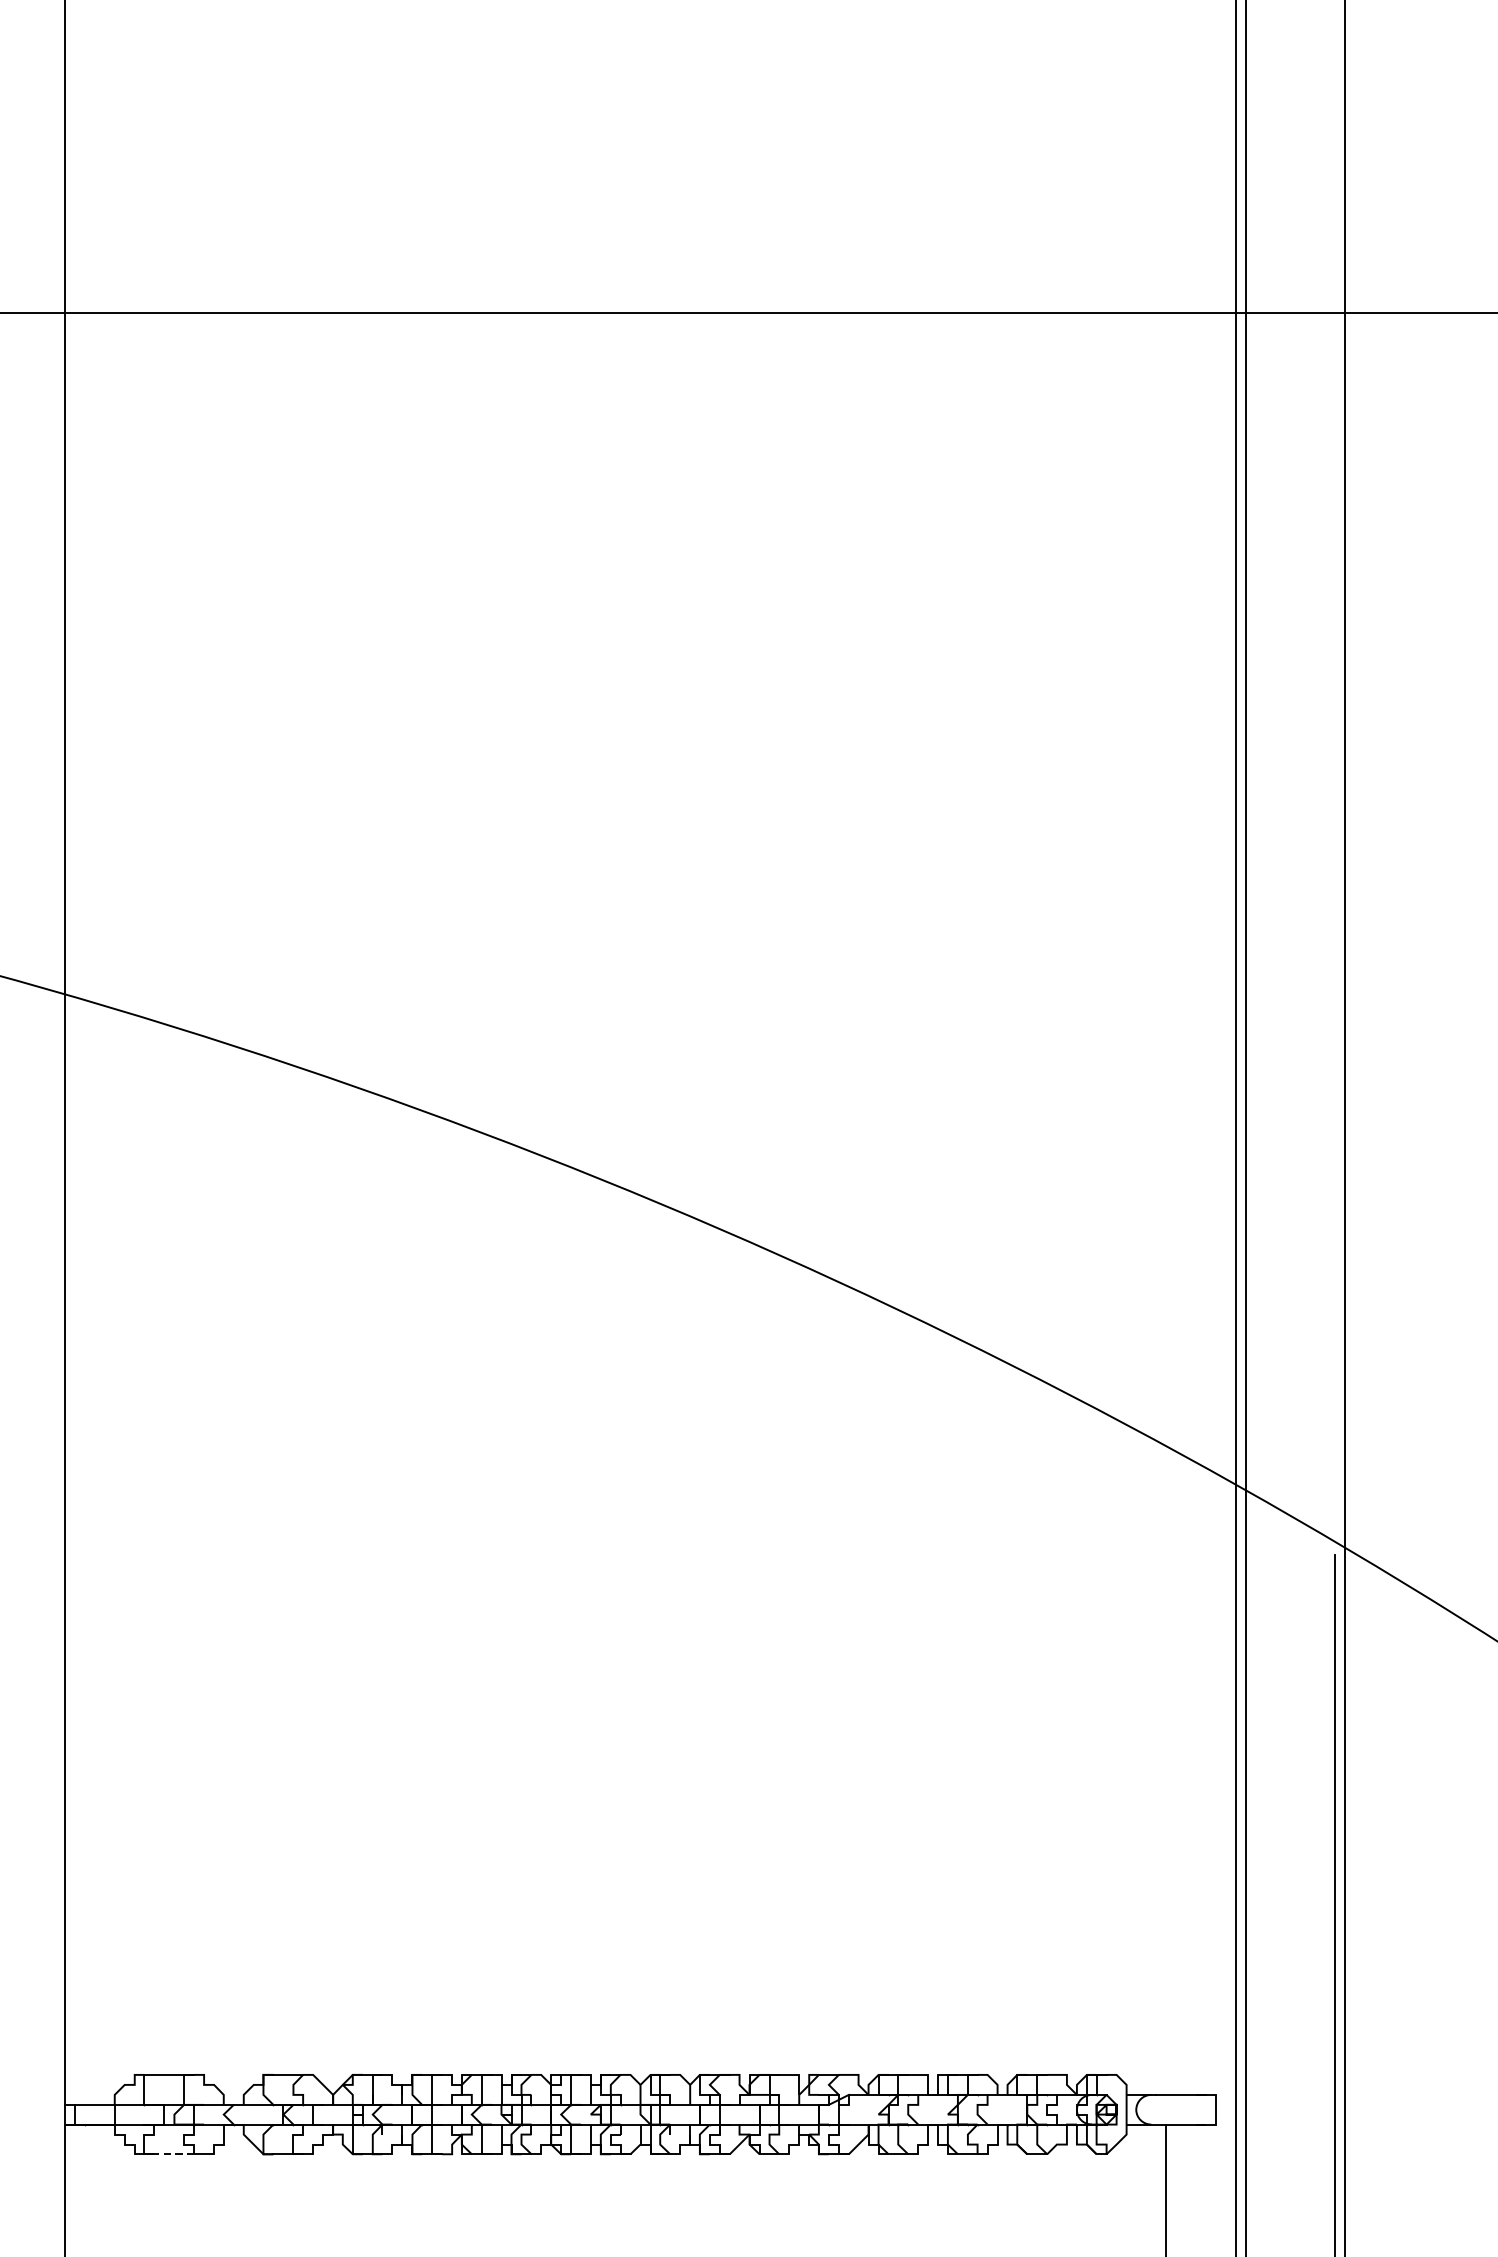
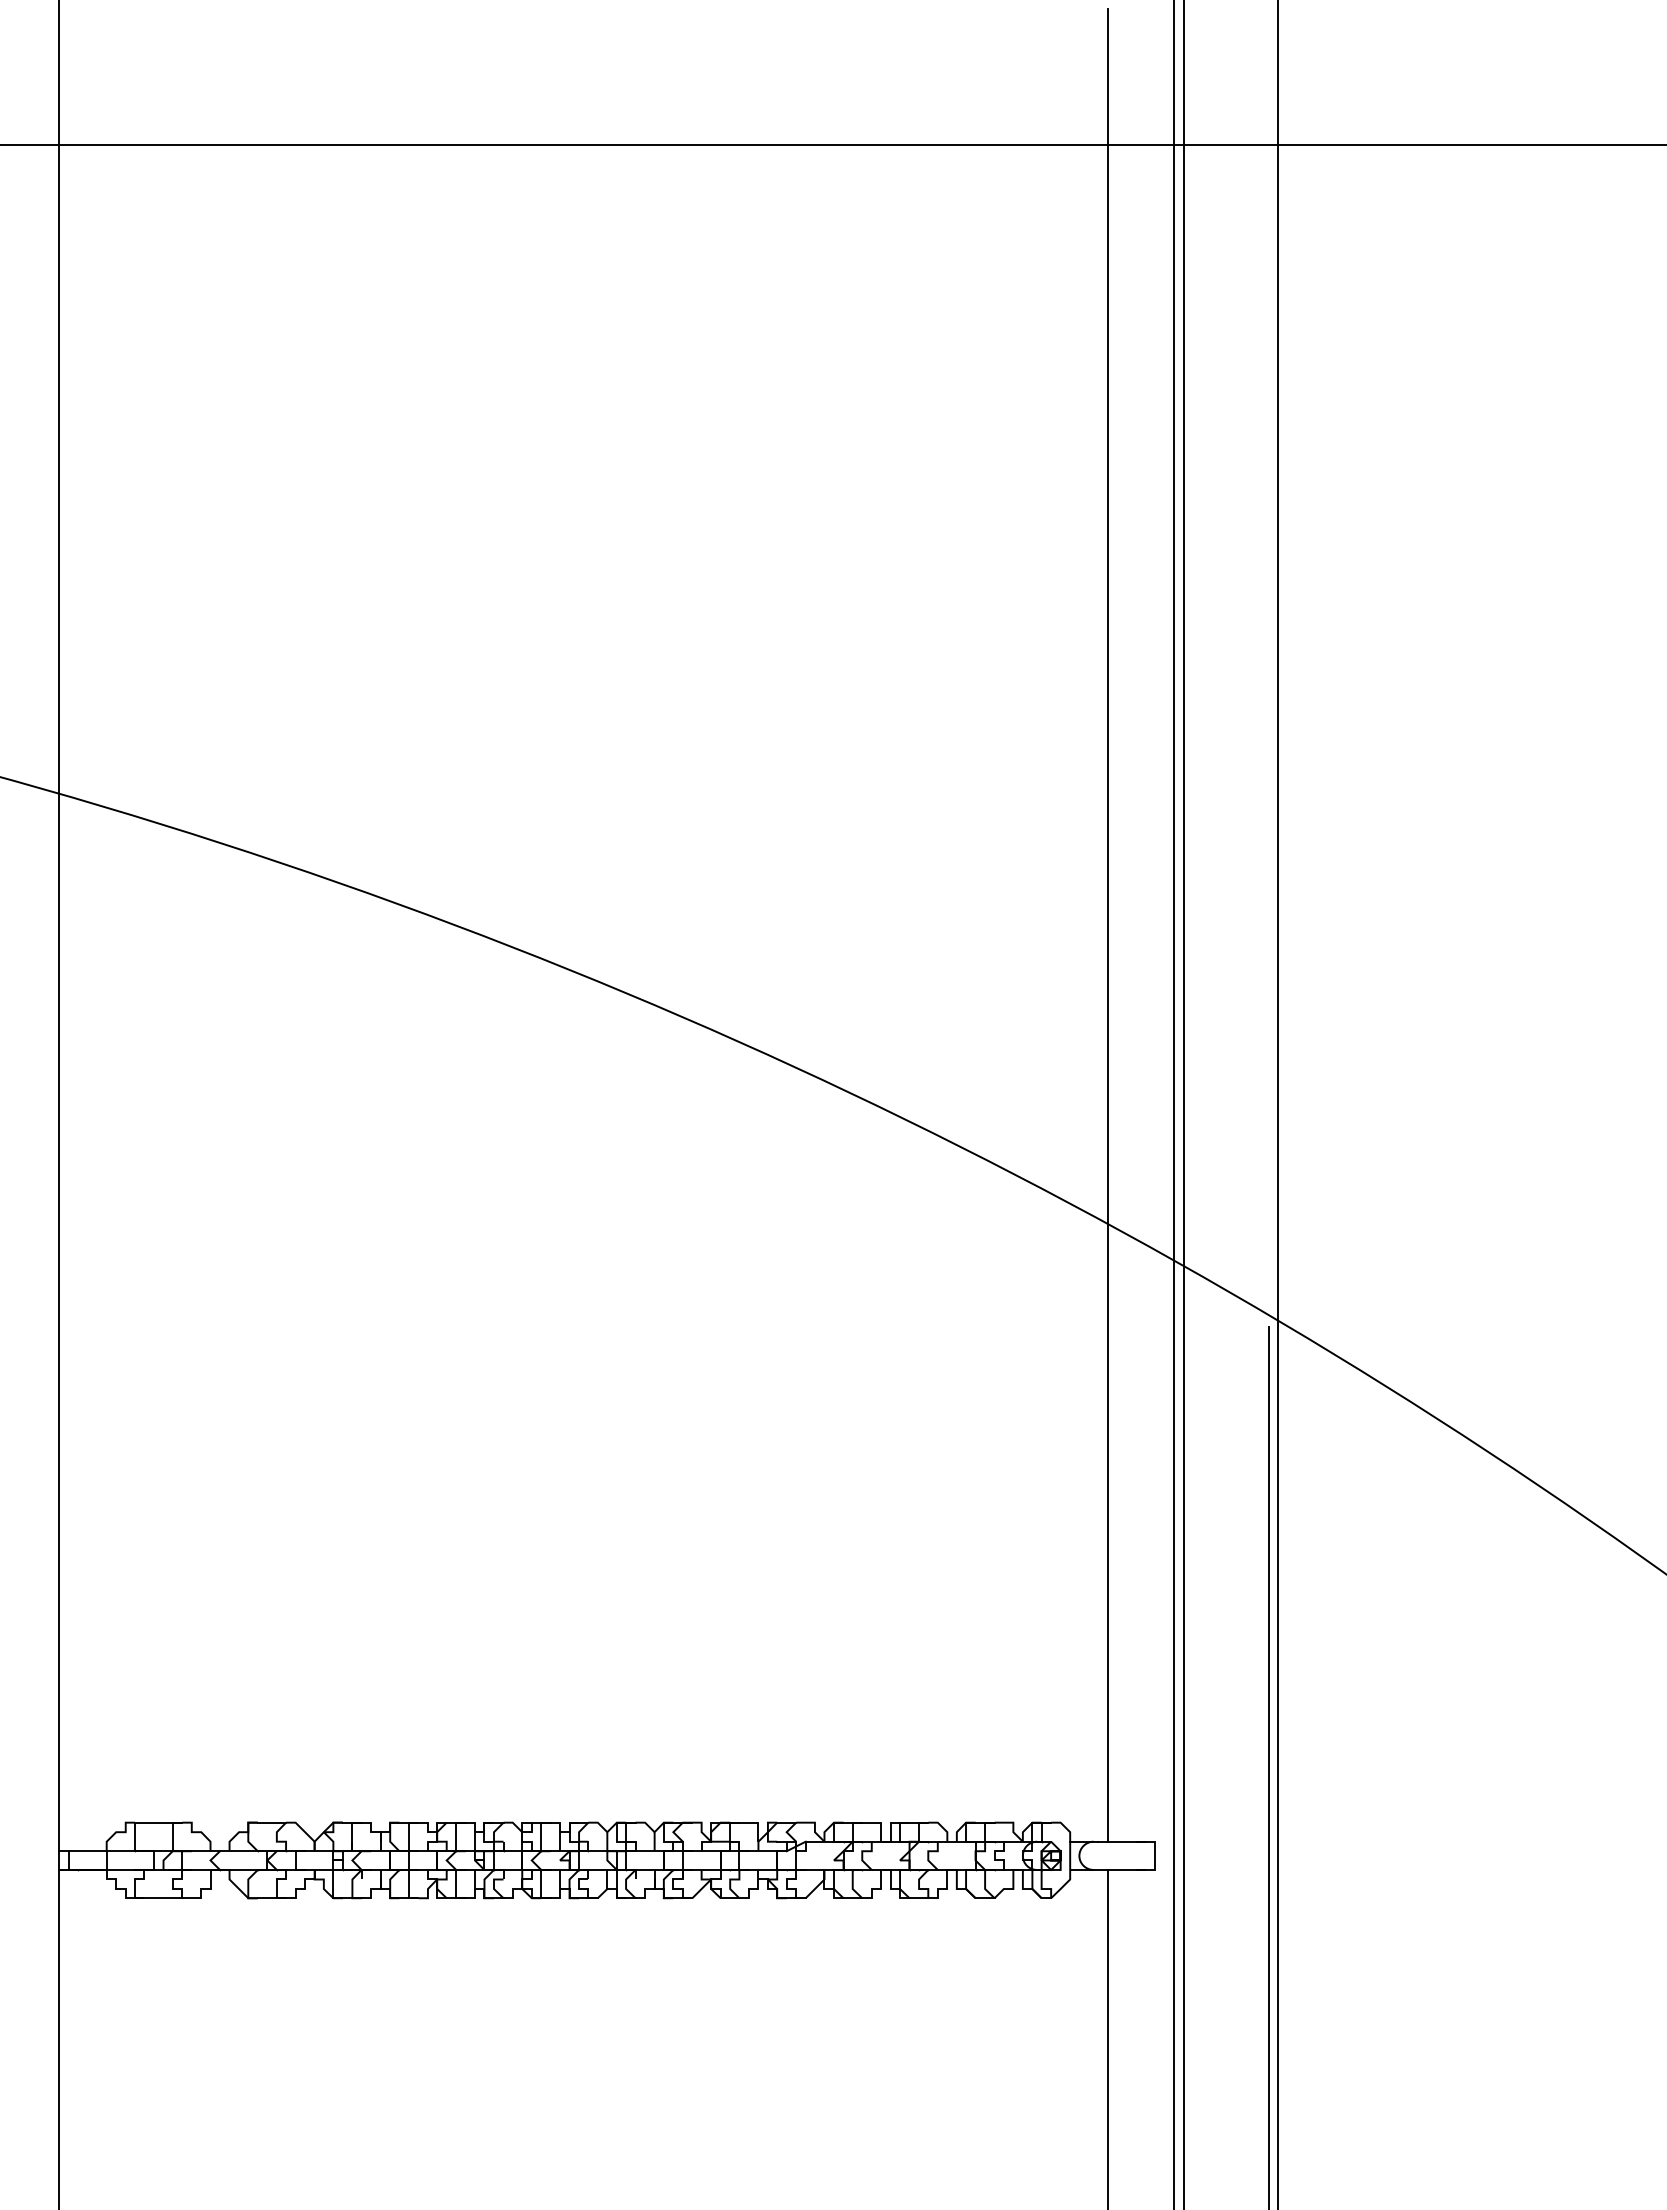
line: (1165, 1132) -> (1107, 925), added
line: (174, 2154) -> (163, 1898), dashed -> solid

